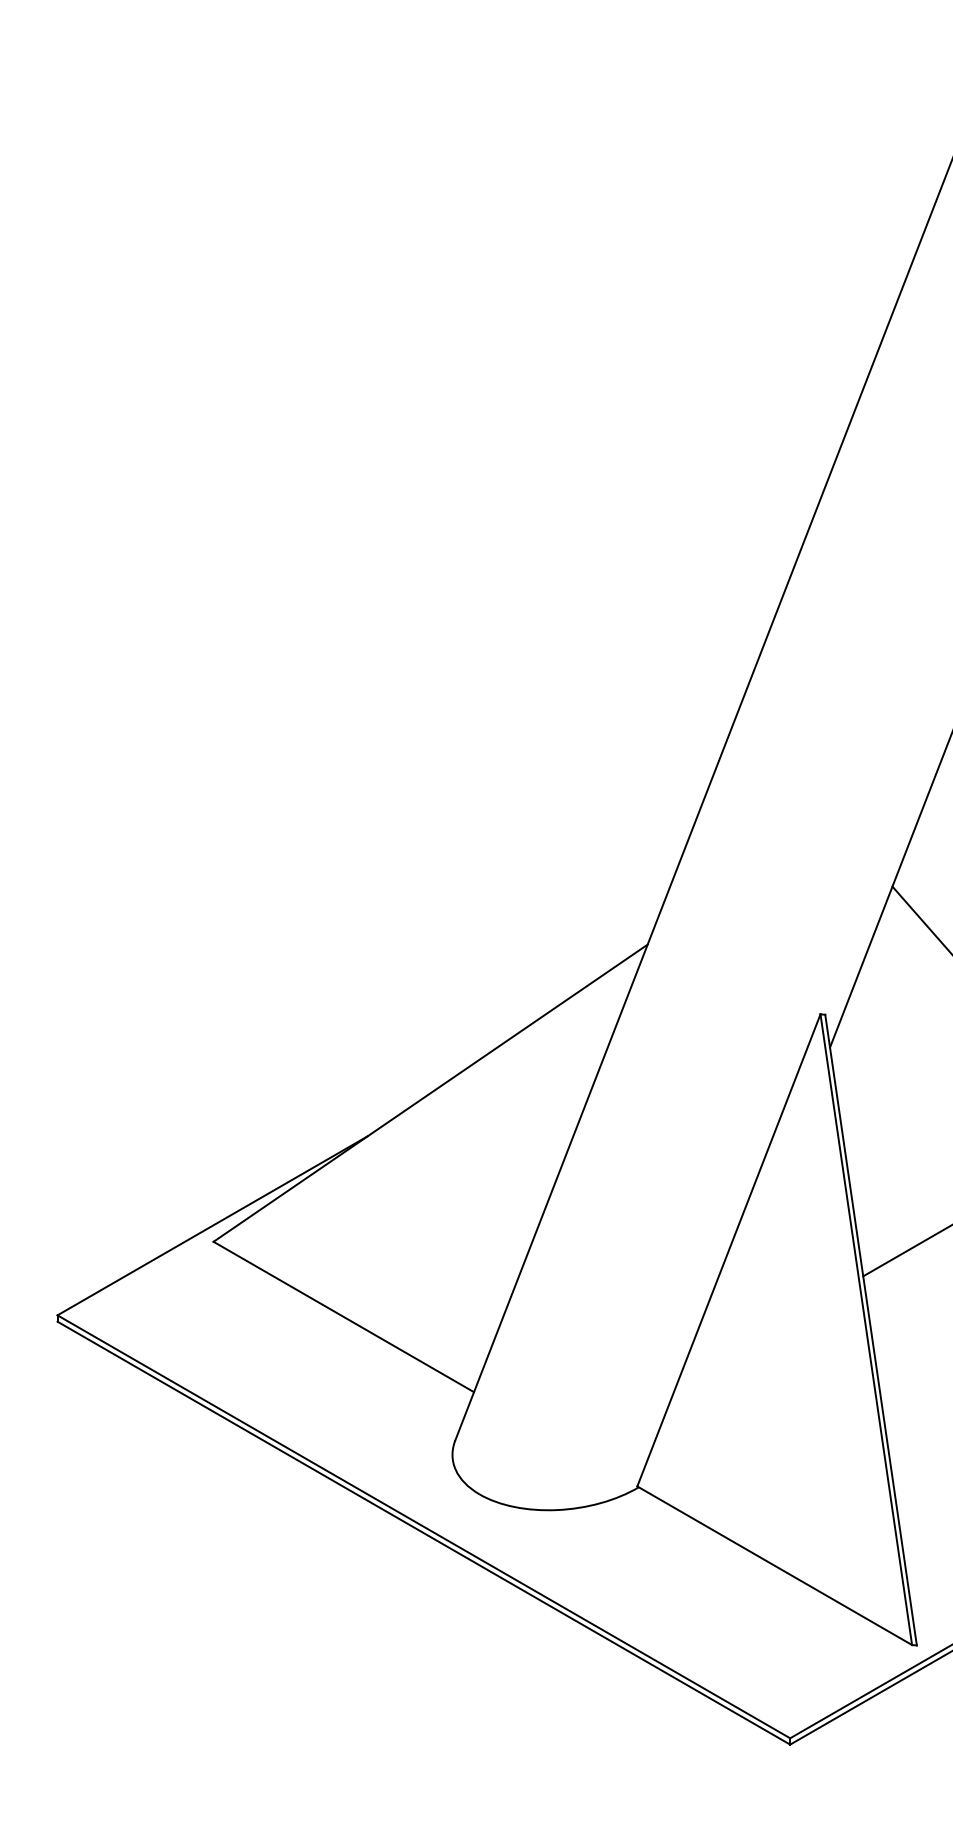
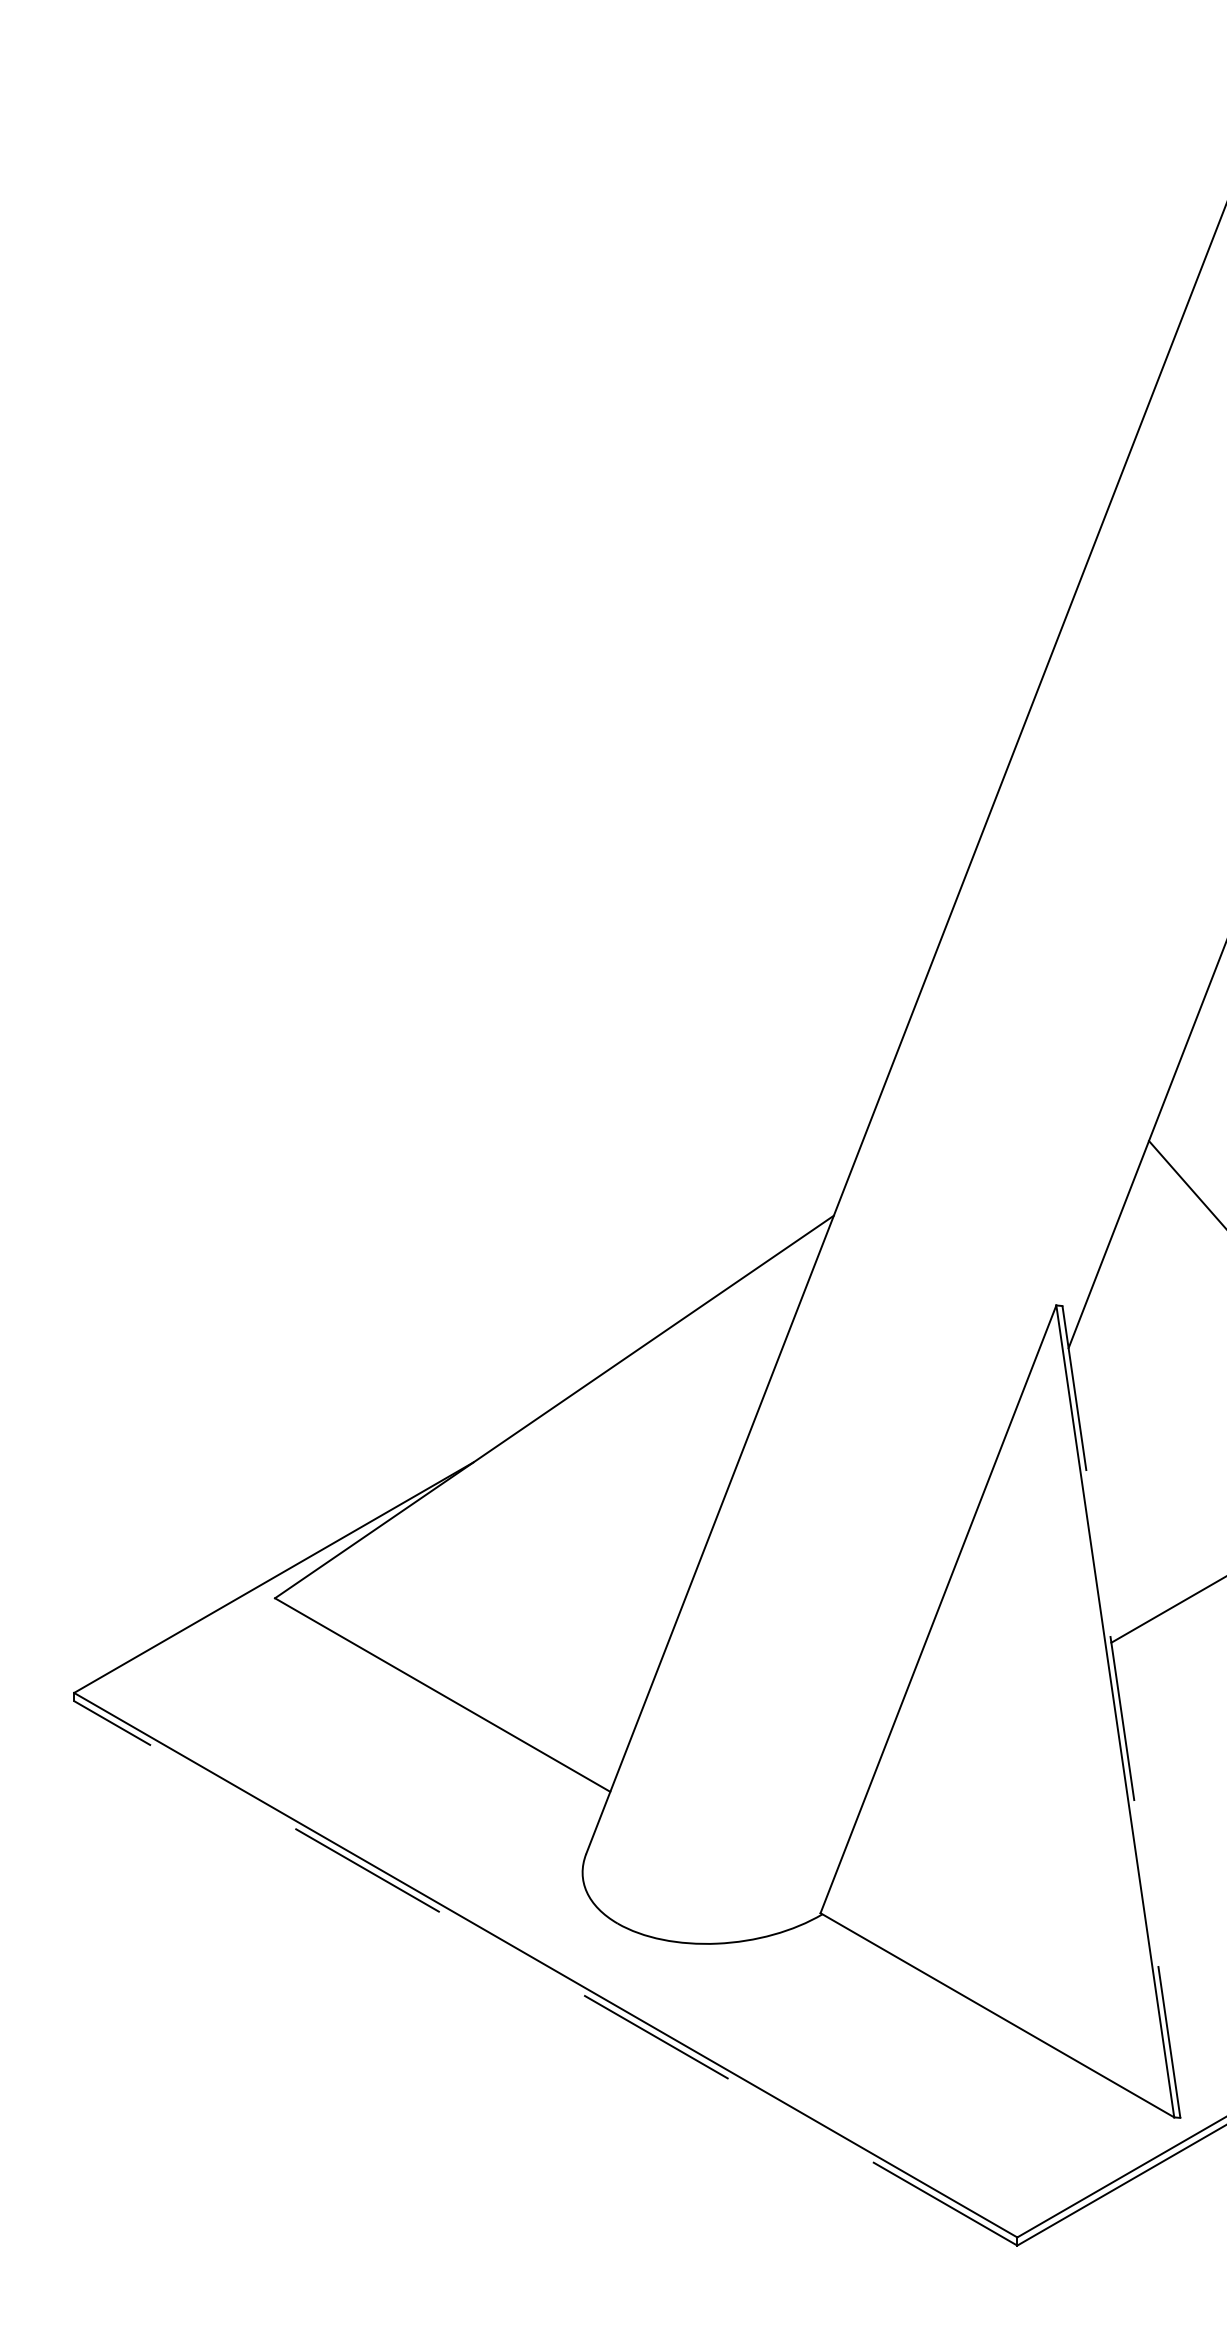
line: (871, 1330) -> (1121, 1712), solid -> dashed
line: (423, 1533) -> (545, 1973), solid -> dashed

